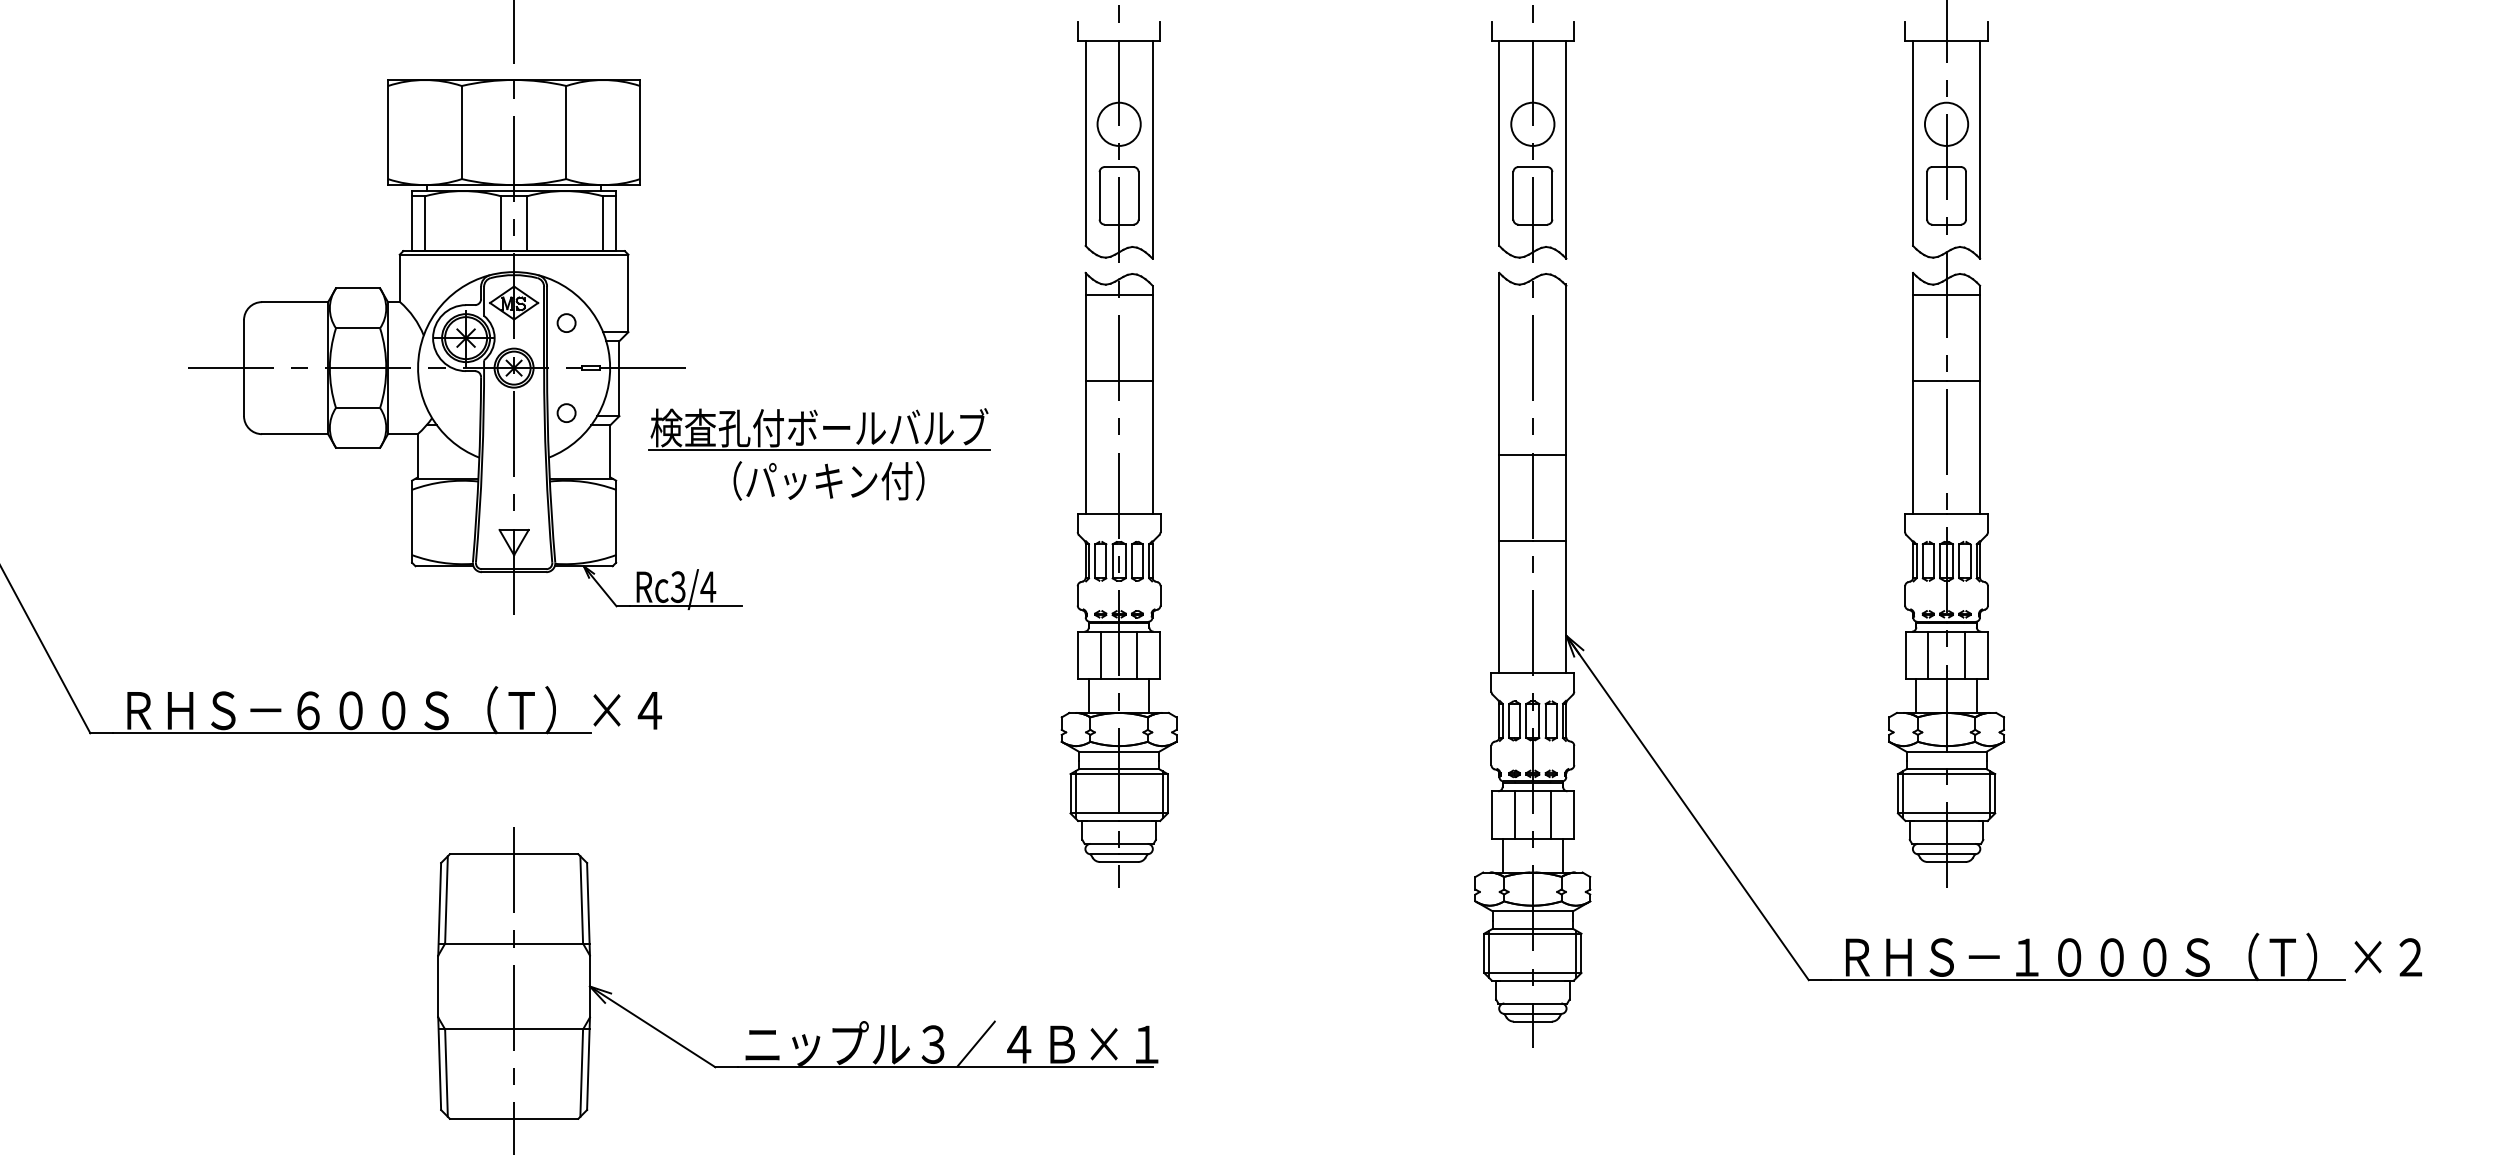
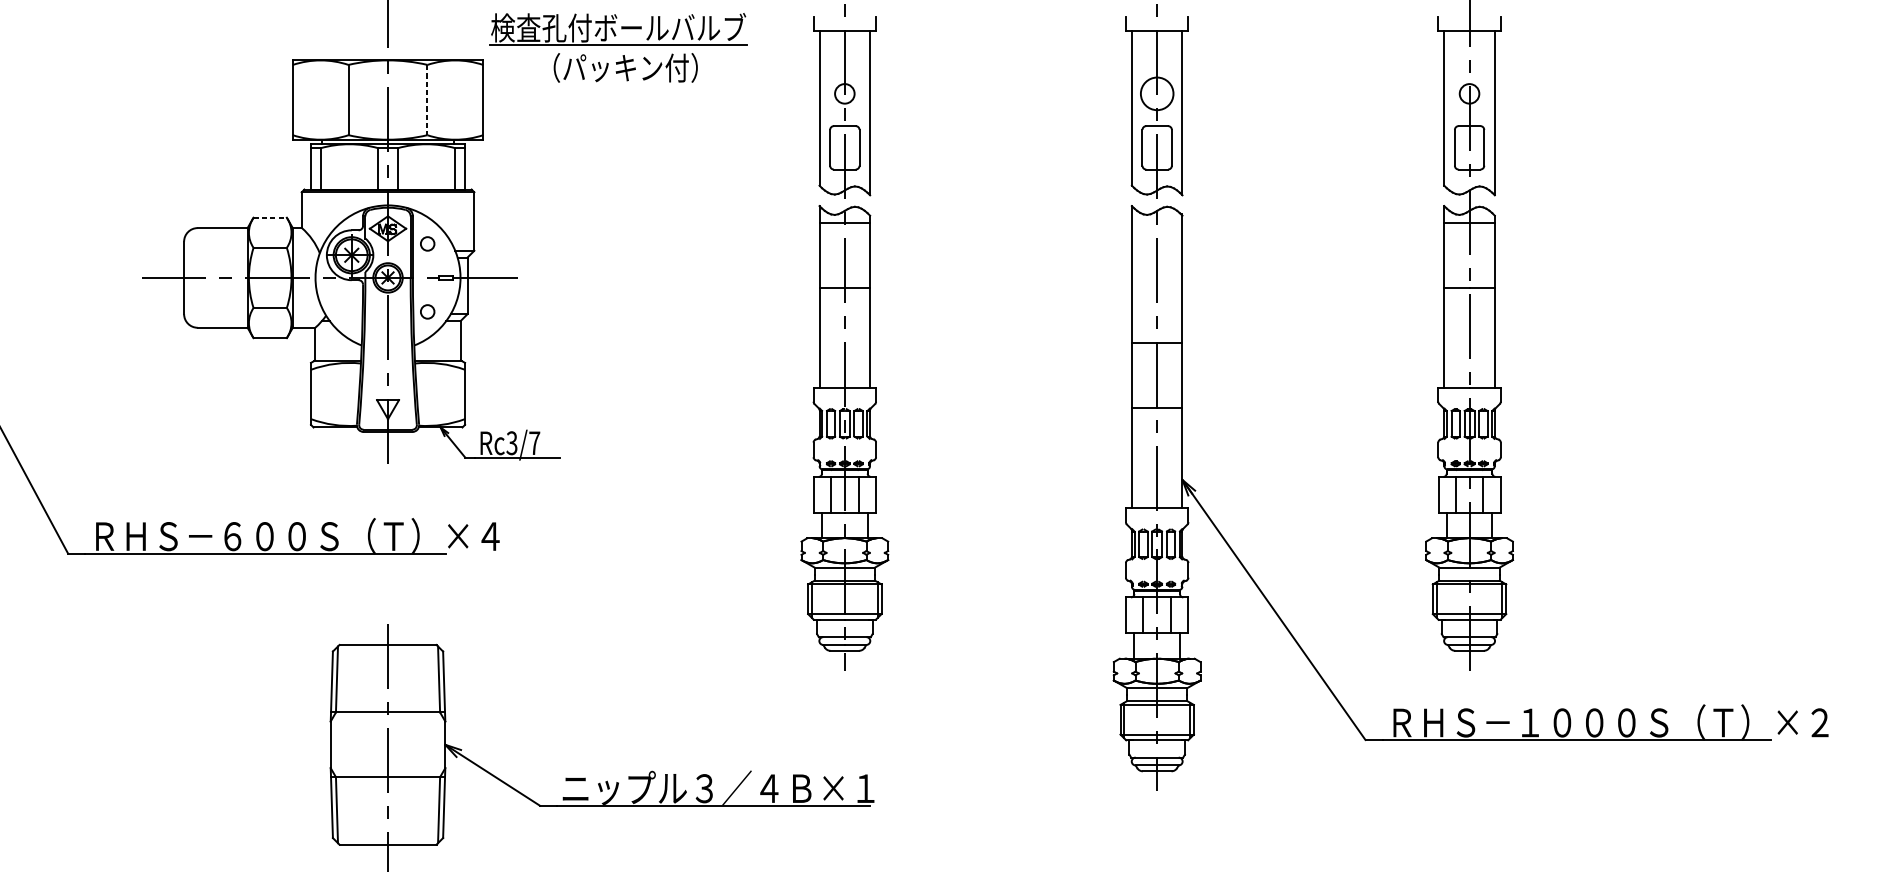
circle: (1118, 123) -> (844, 93), size x0.6
circle: (1946, 123) -> (1469, 93), size x0.6
line: (566, 132) -> (427, 100), solid -> dashed
line: (358, 288) -> (270, 217), solid -> dashed
part: (819, 454) -> (618, 47), moved
text: (708, 586) -> (534, 442), Rc3/4 -> Rc3/7

